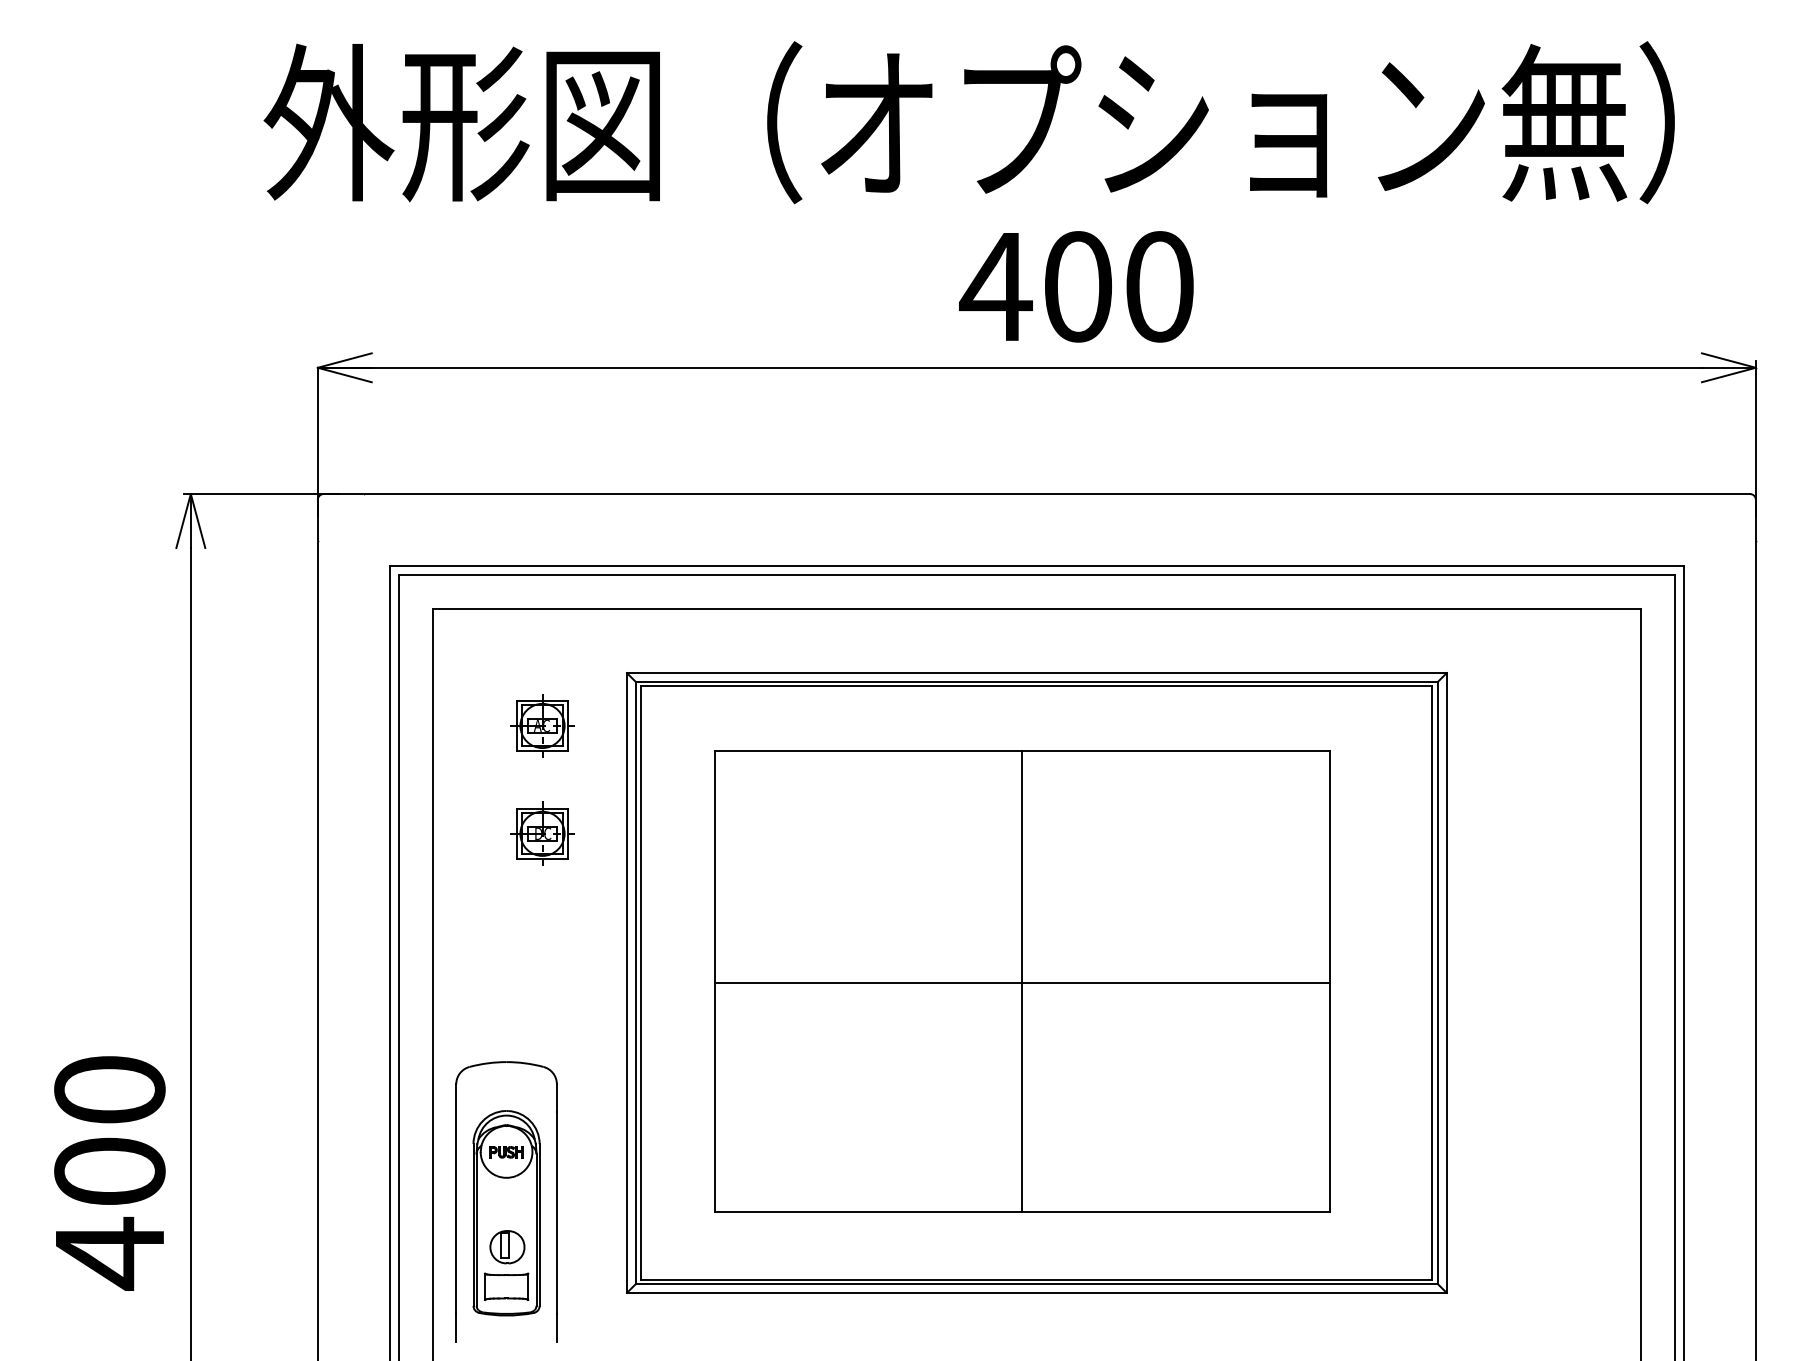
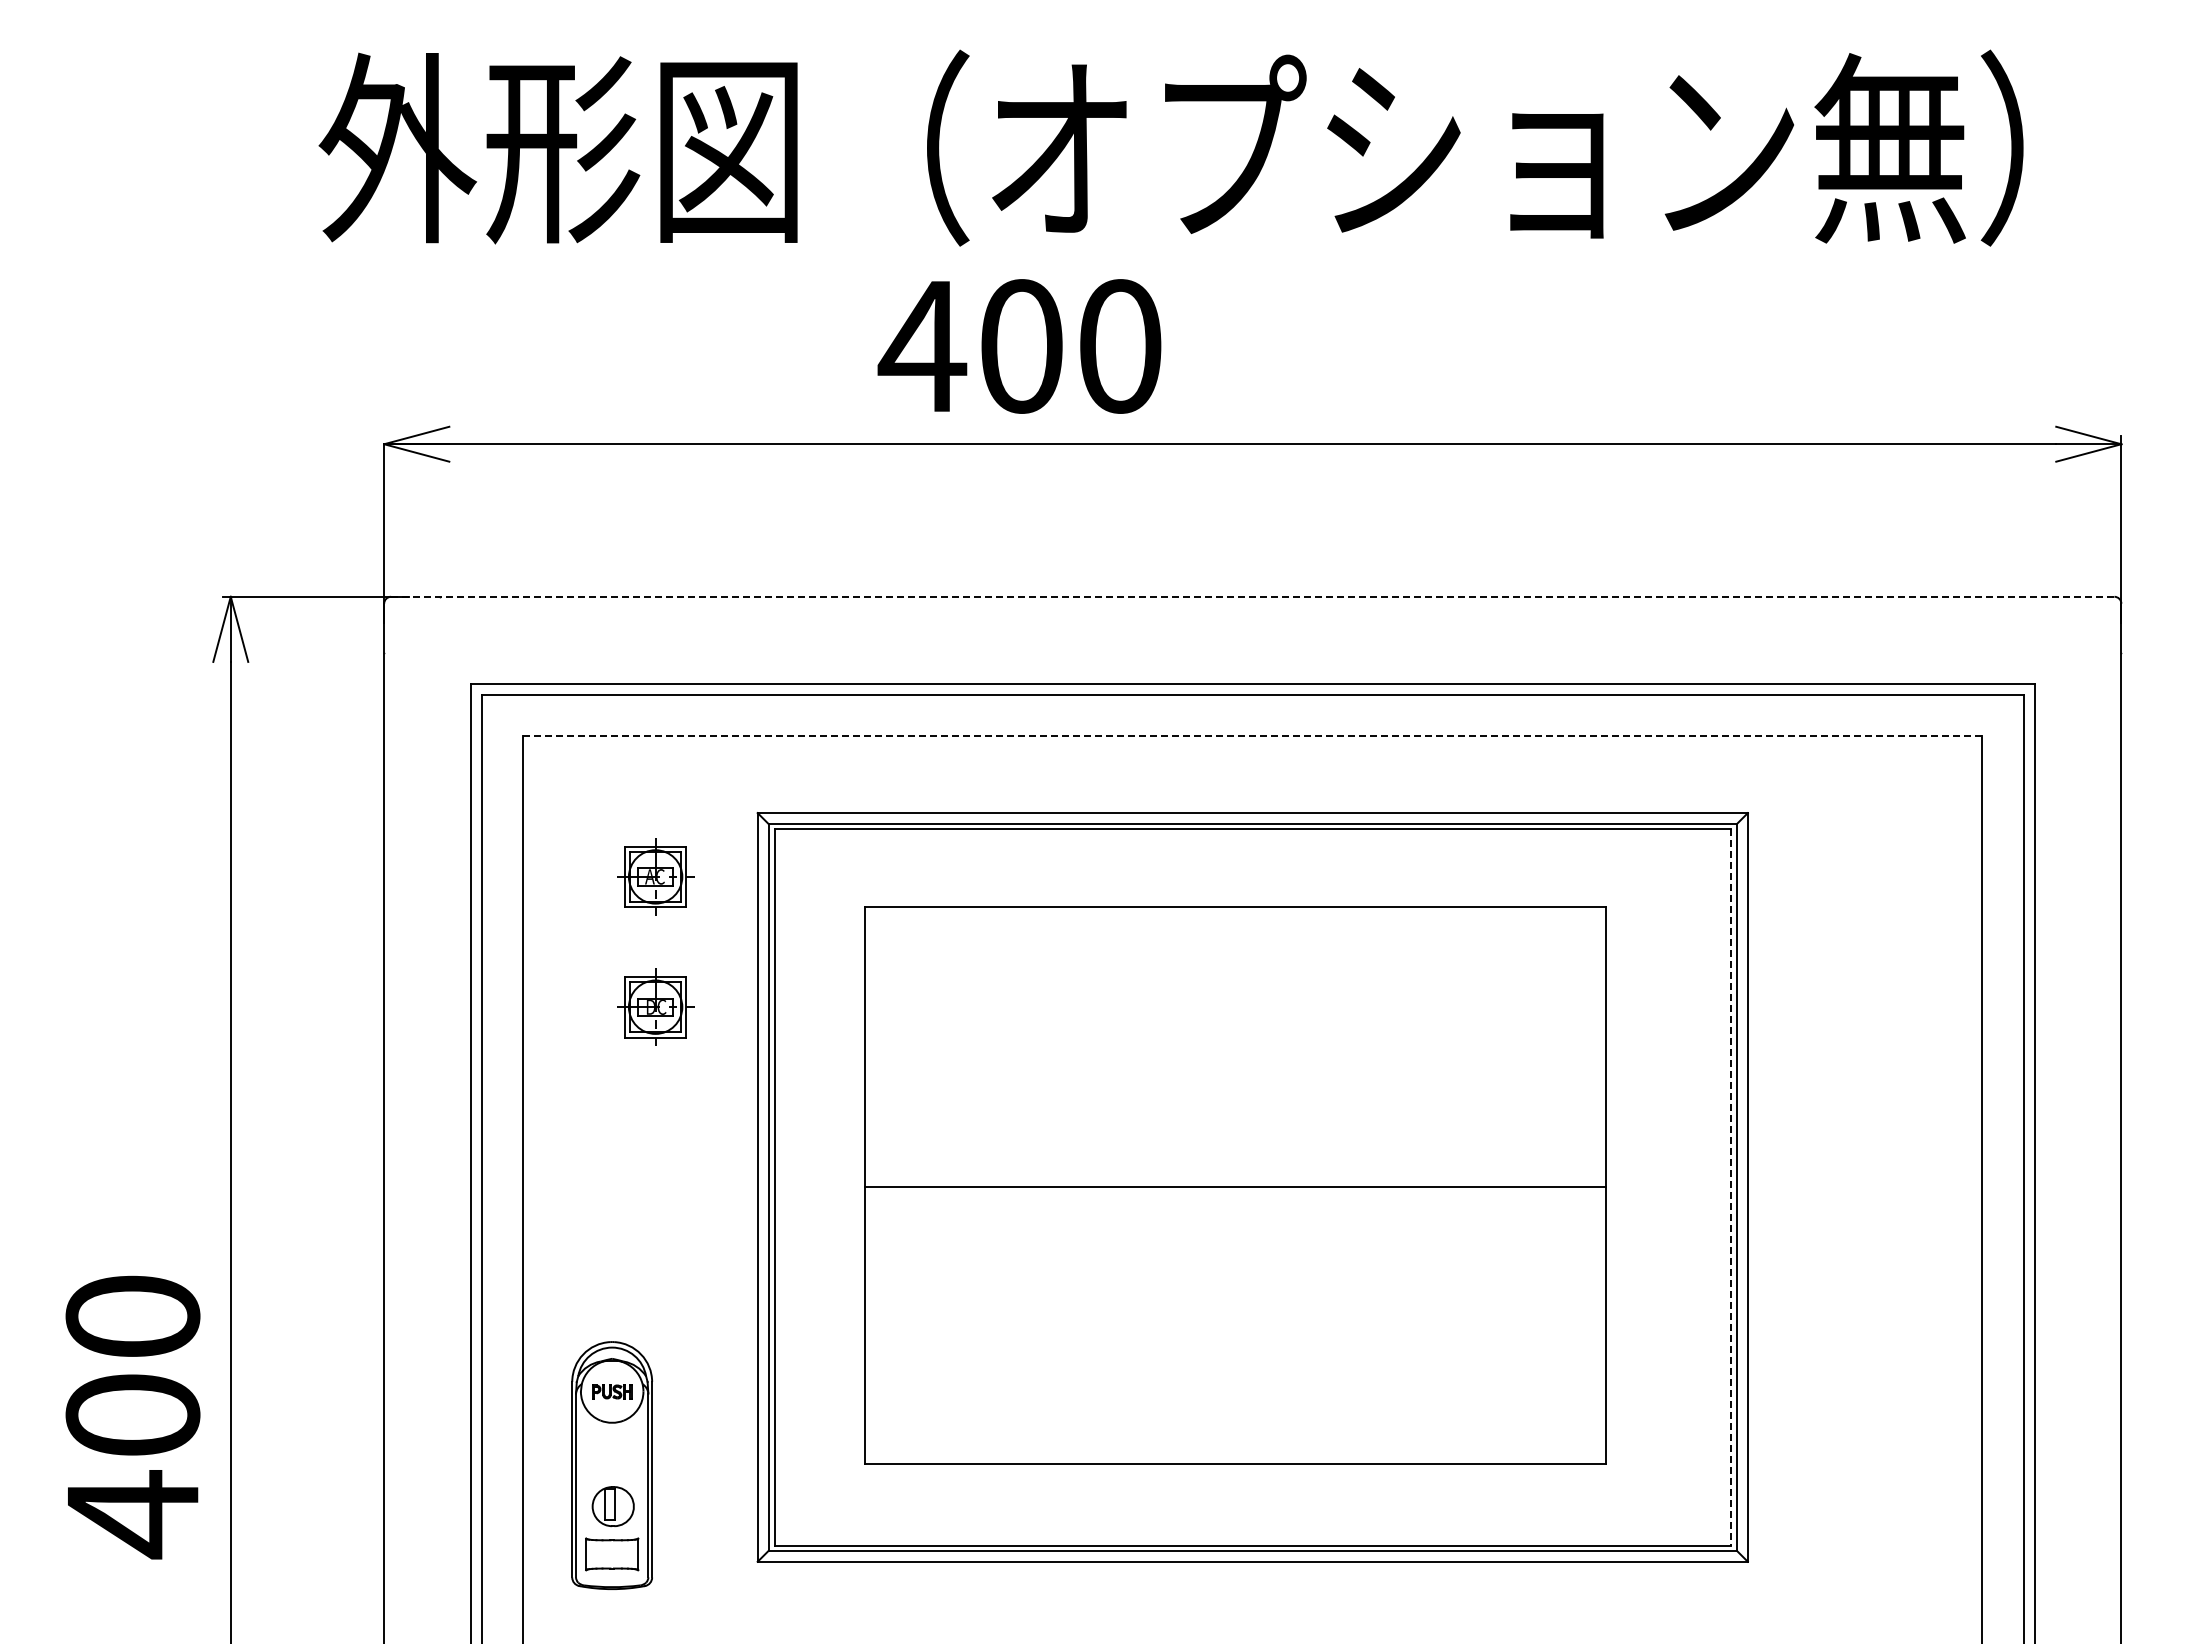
text: (1076, 286) -> (1019, 346), moved
line: (1036, 493) -> (1252, 596), solid -> dashed
line: (1036, 608) -> (1252, 735), solid -> dashed
line: (1022, 980) -> (1235, 1184), removed
line: (1432, 983) -> (1730, 1187), solid -> dashed
part: (456, 1201) -> (551, 1451), removed

